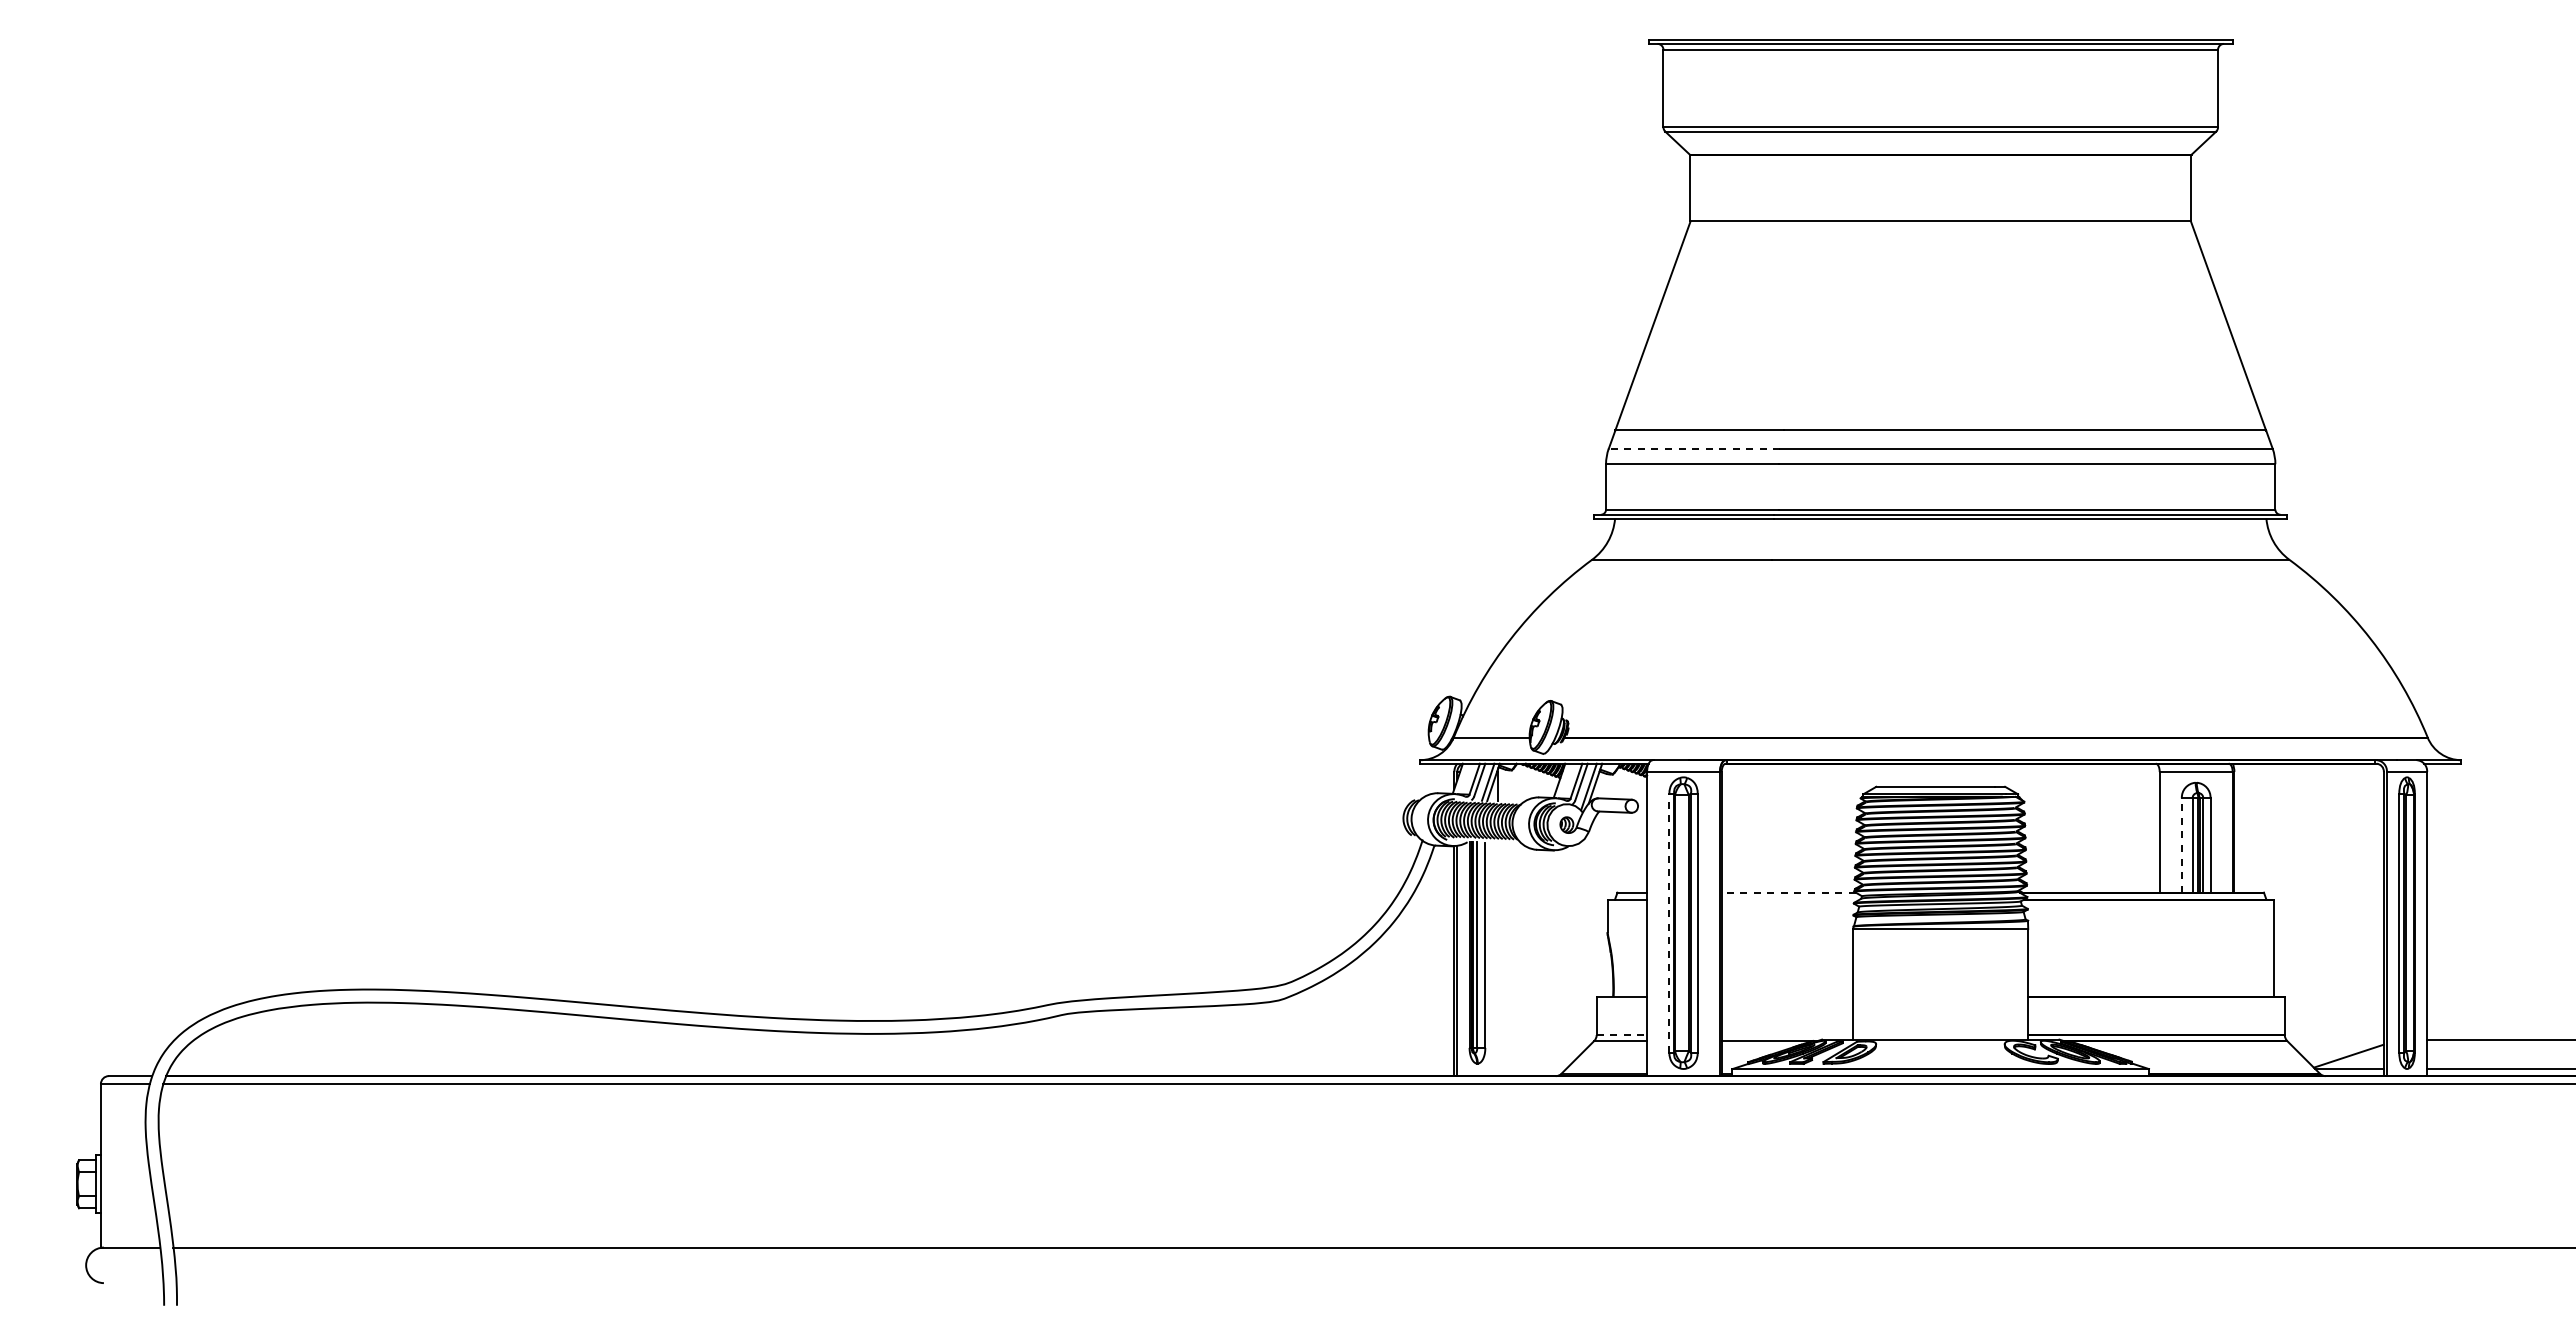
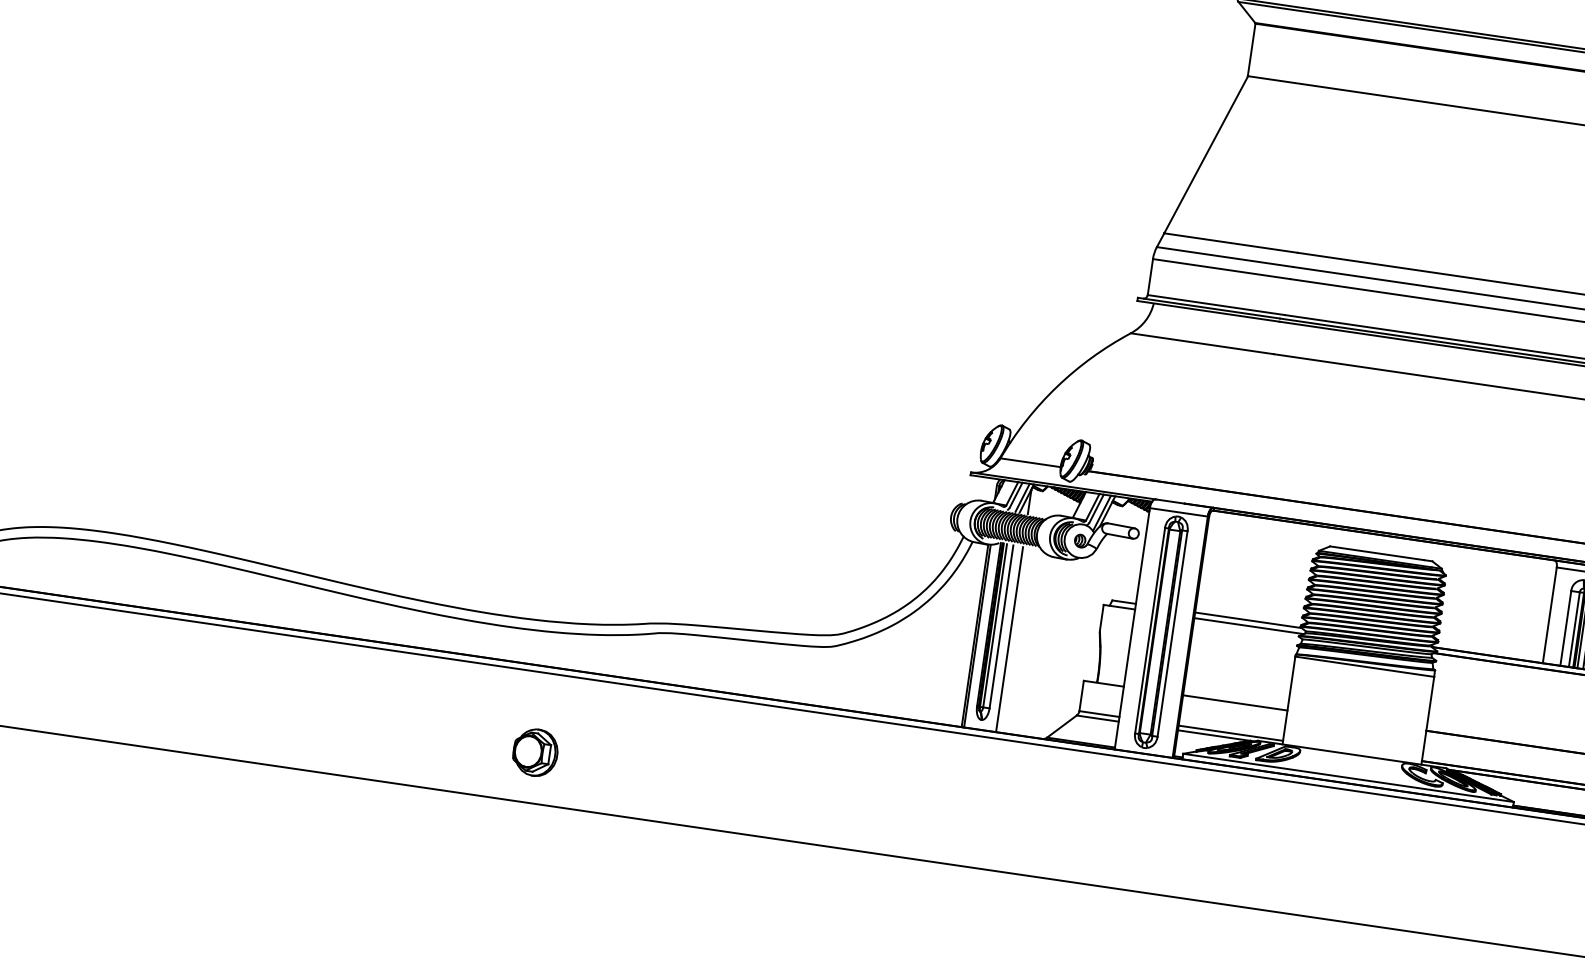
line: (1694, 448) -> (1224, 256), dashed -> solid
line: (2181, 845) -> (1565, 628), dashed -> solid
line: (1788, 892) -> (1248, 620), dashed -> solid
line: (1790, 899) -> (1248, 625), added
line: (1669, 922) -> (1150, 630), dashed -> solid
line: (1497, 959) -> (1009, 639), added
line: (1787, 996) -> (1235, 702), added
line: (1622, 1035) -> (1099, 714), dashed -> solid
line: (1787, 1035) -> (1230, 733), added
part: (933, 1184) -> (535, 752), added

